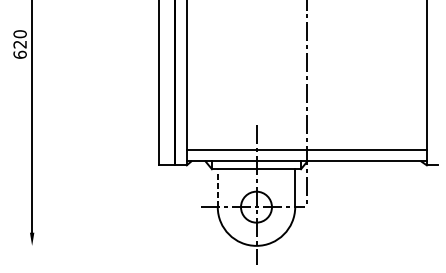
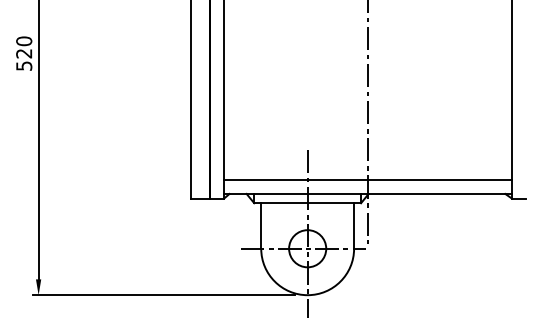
text: (20, 54) -> (24, 65), 620 -> 520
line: (217, 188) -> (261, 226), dashed -> solid
line: (136, 246) -> (163, 295), added

